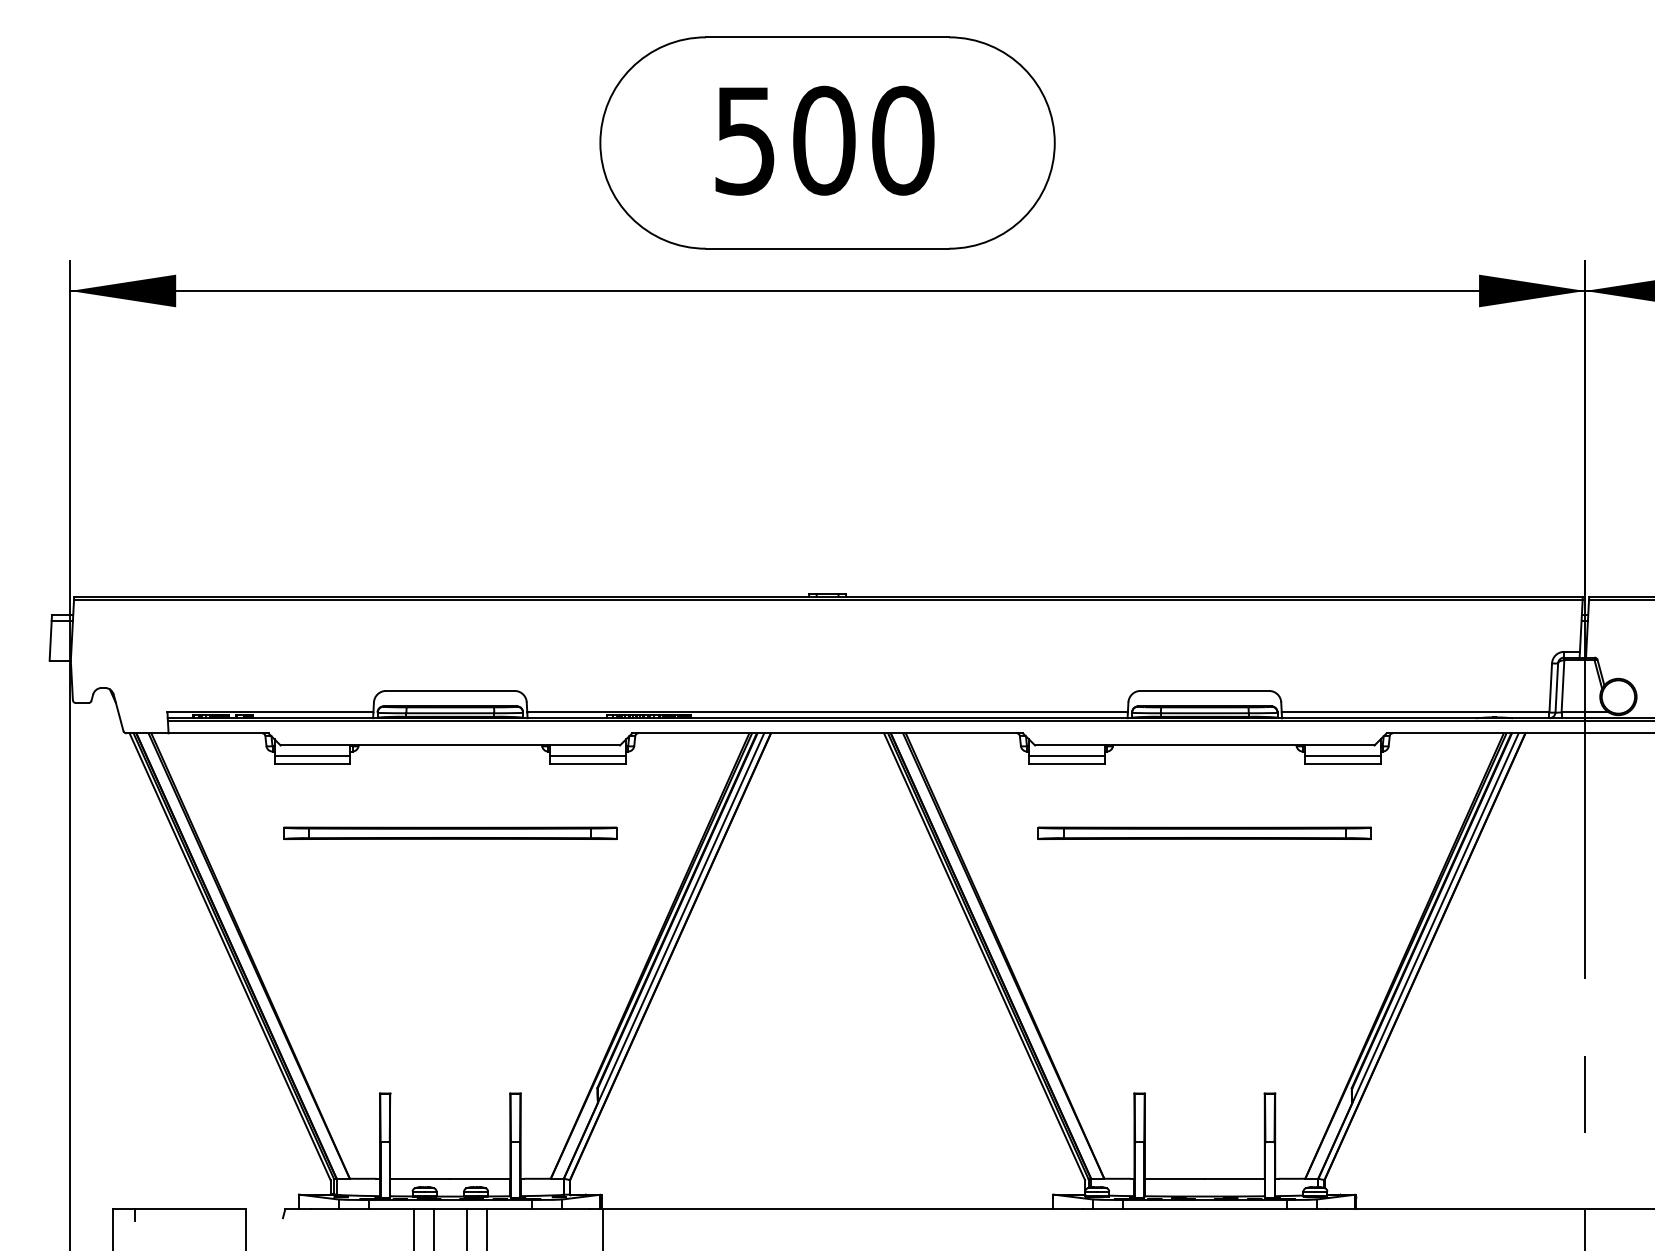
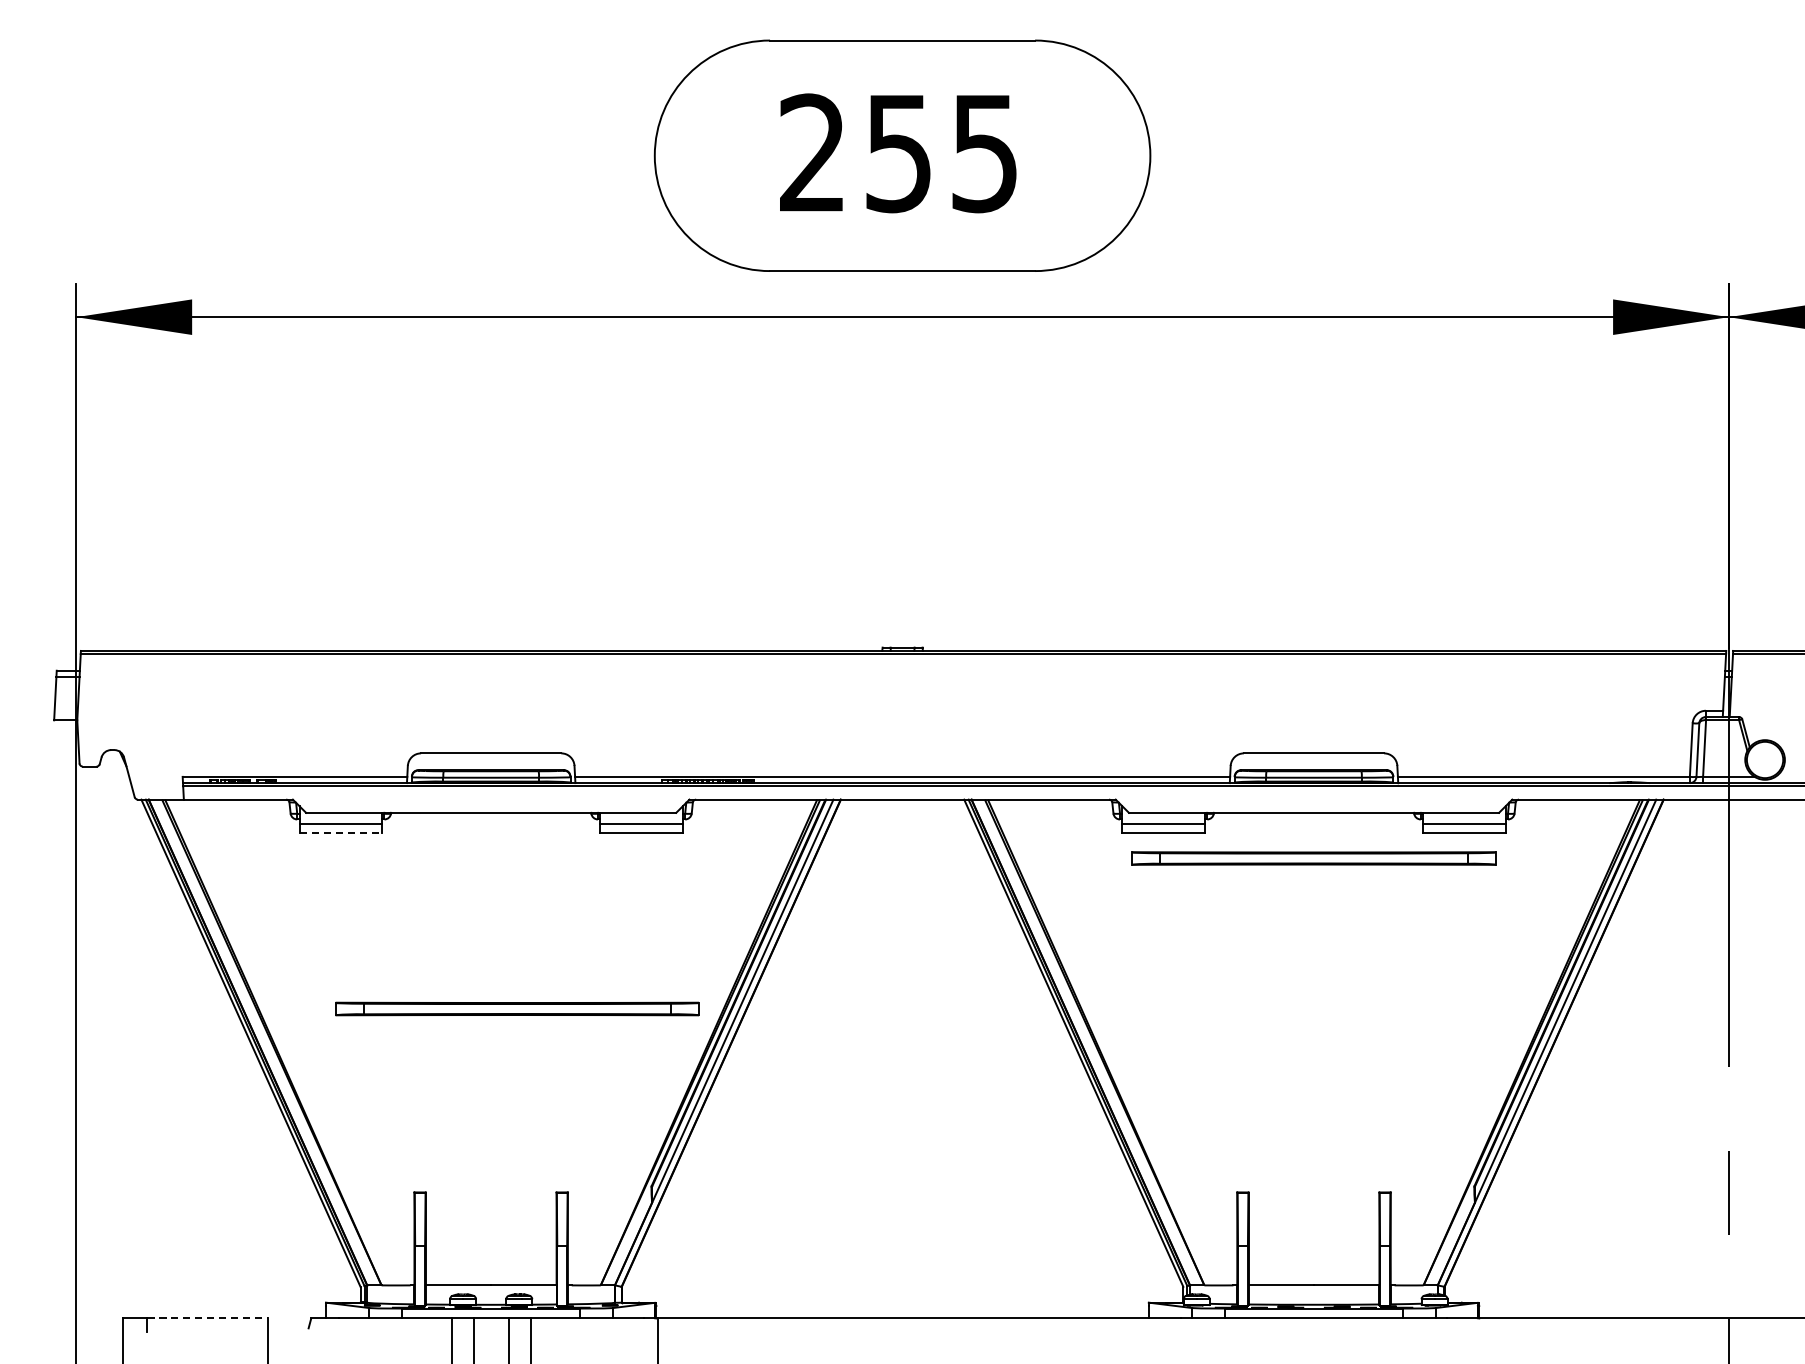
text: (824, 140) -> (899, 153), 500 -> 255
line: (312, 763) -> (340, 832), solid -> dashed
part: (450, 832) -> (517, 1008), moved
part: (1204, 832) -> (1313, 857), moved
line: (190, 1209) -> (207, 1318), solid -> dashed

